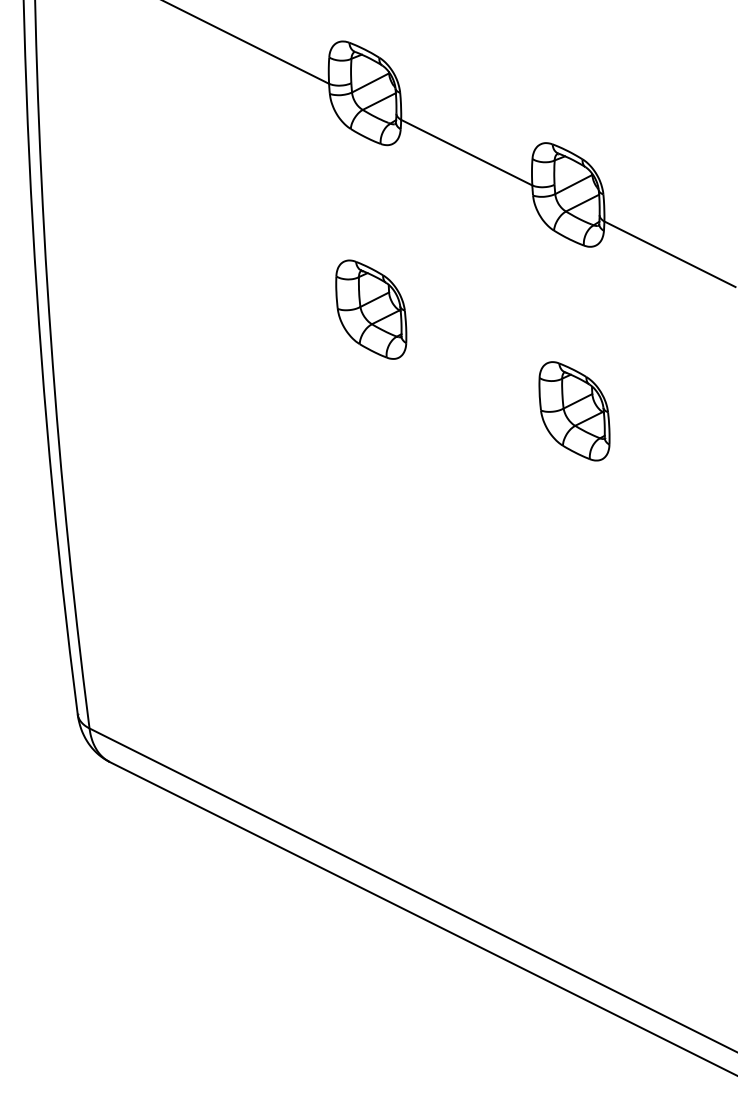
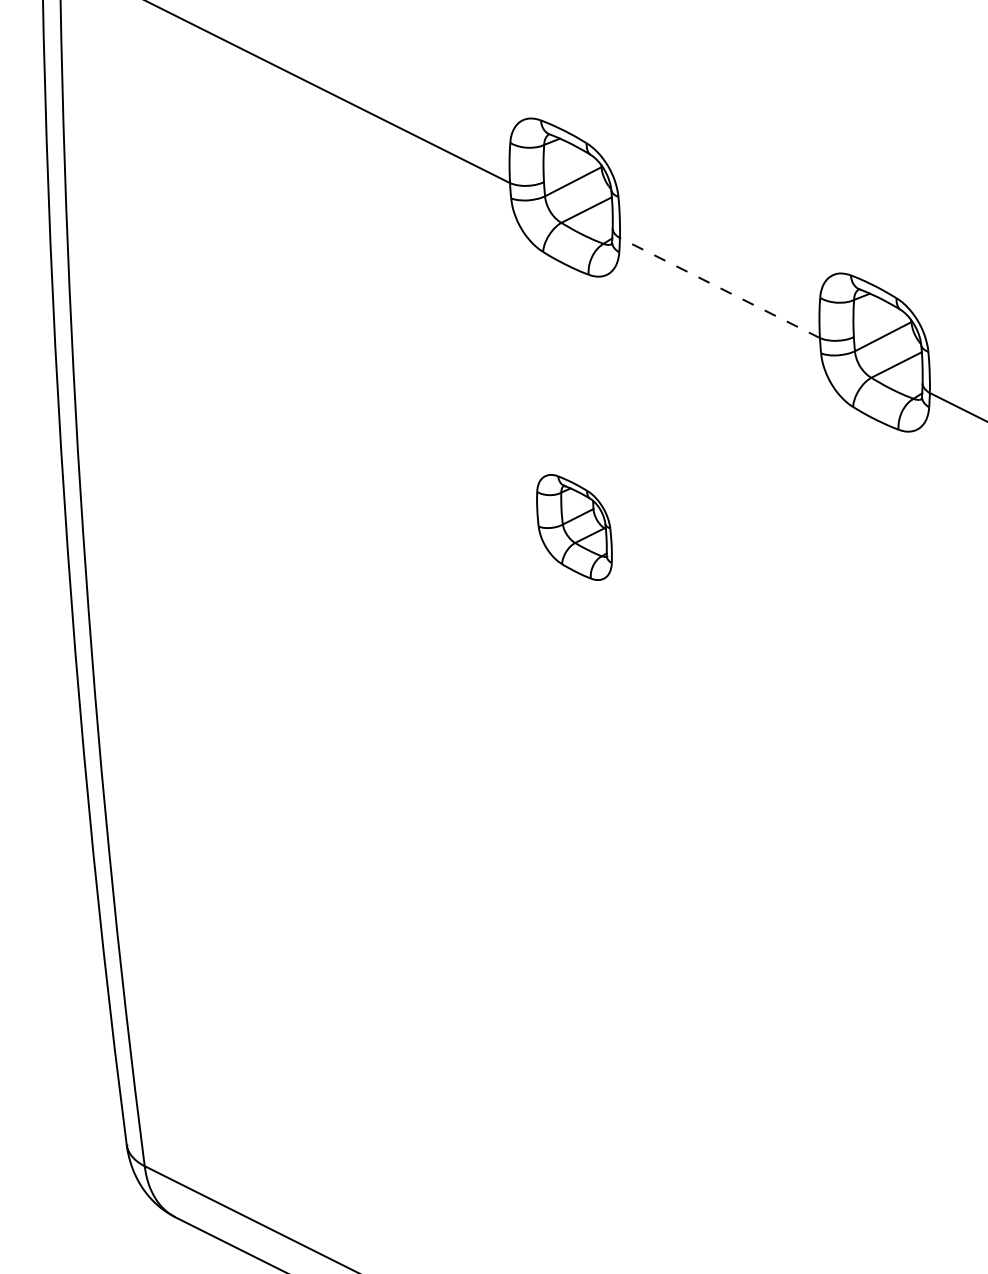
line: (466, 152) -> (719, 287), solid -> dashed
part: (371, 309) -> (574, 527), size x0.7
part: (574, 411) -> (884, 682), removed

